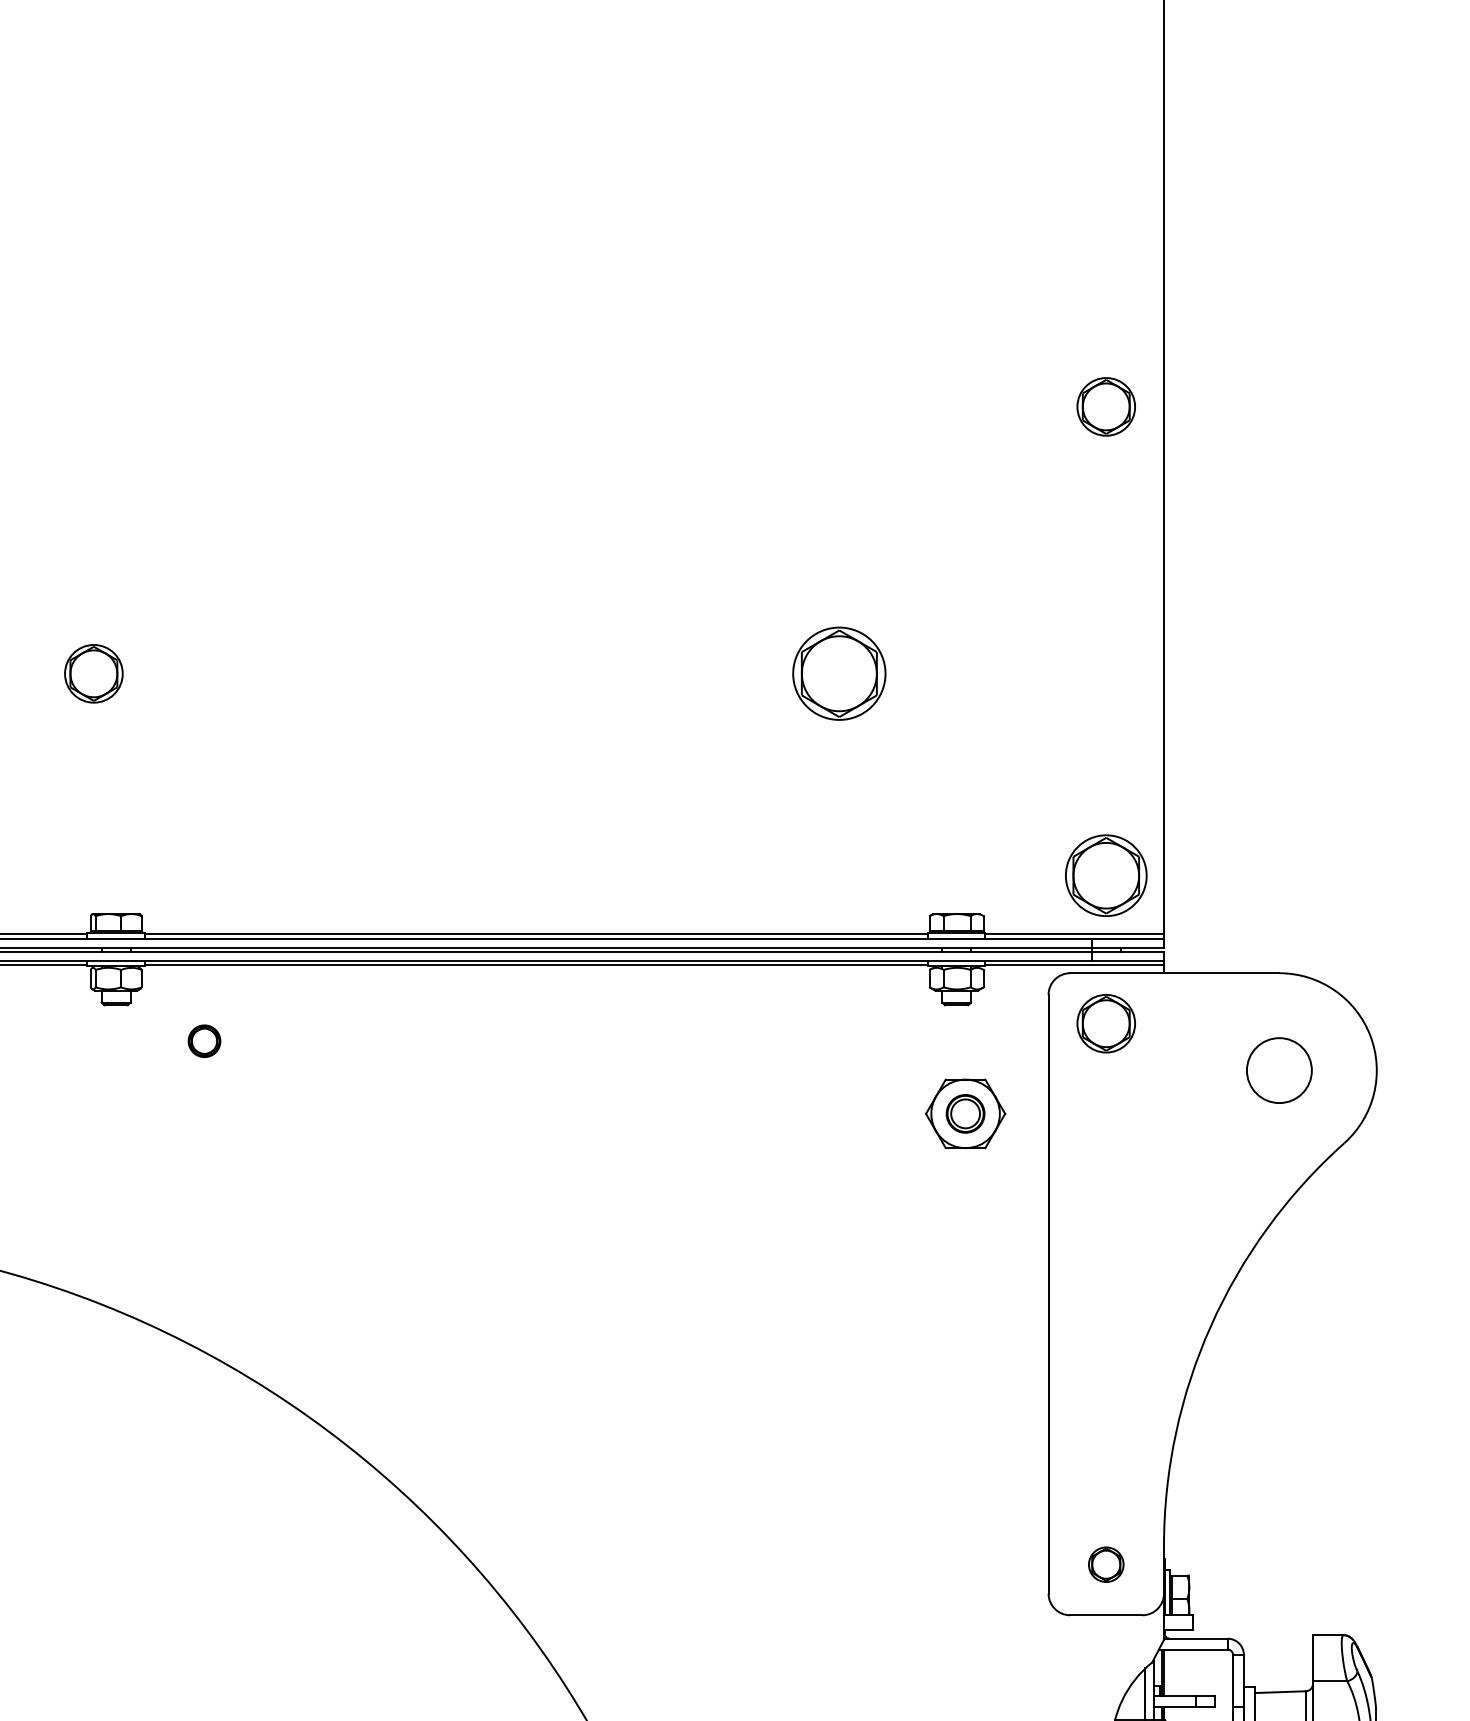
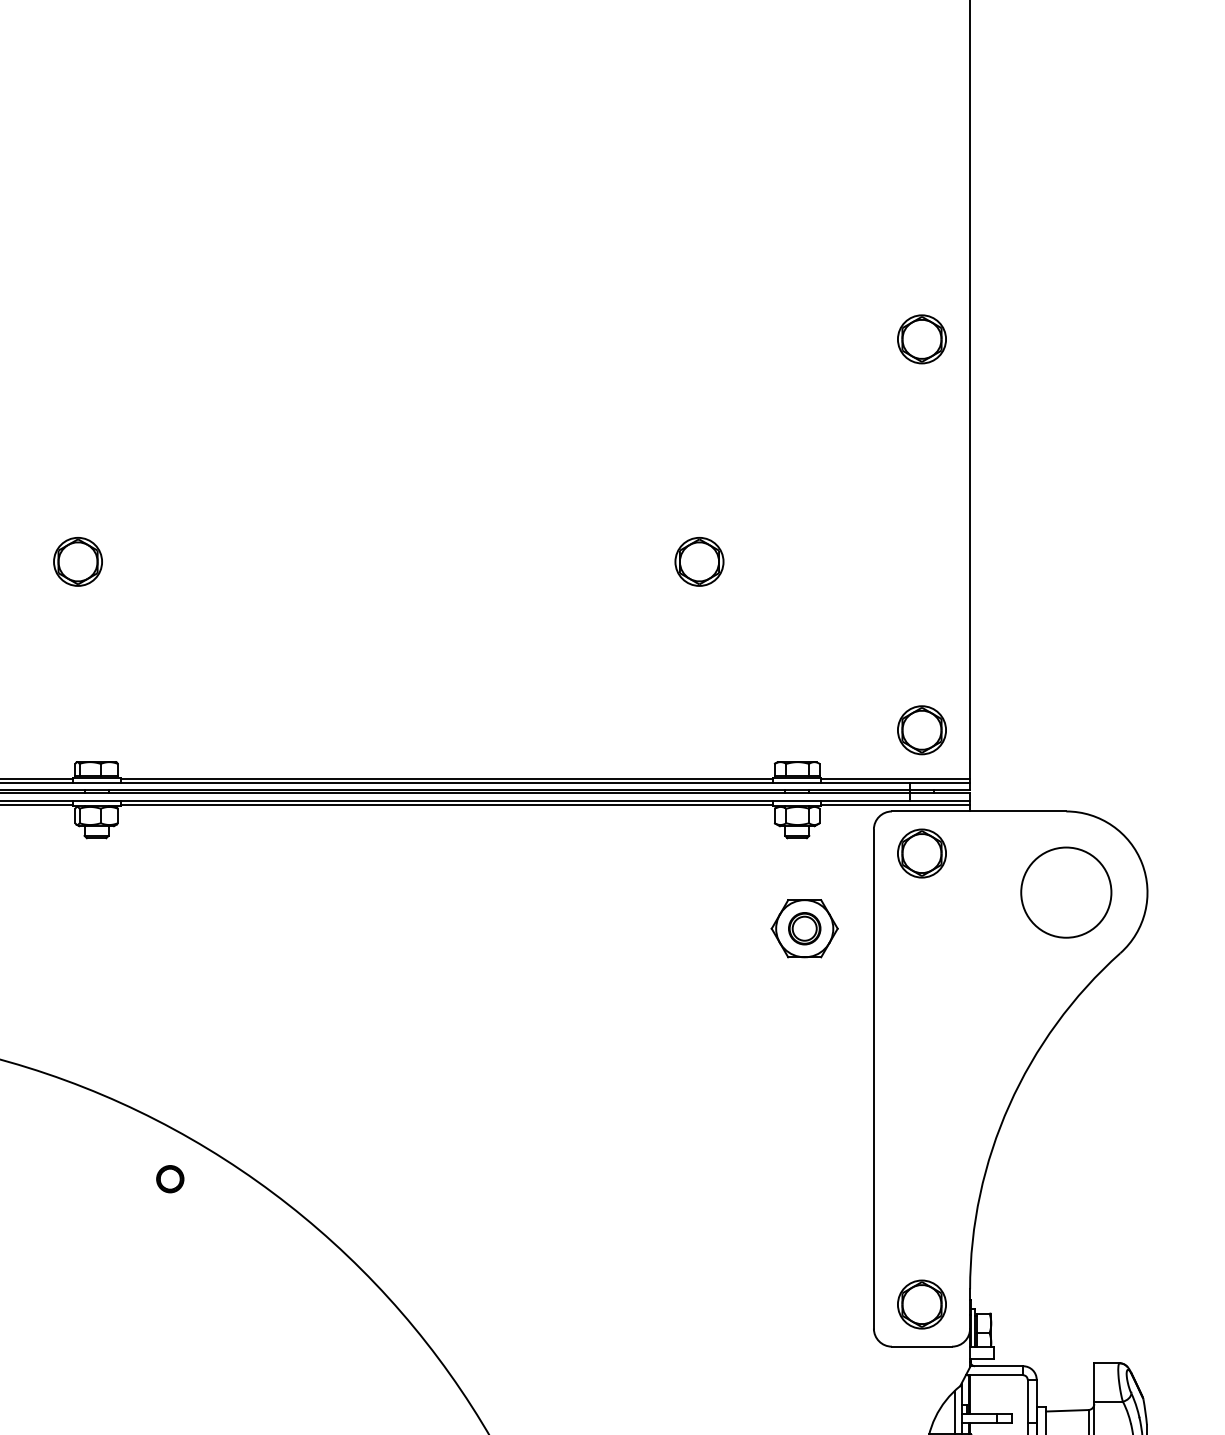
part: (839, 673) -> (699, 561), size x0.62
part: (1105, 876) -> (921, 730), size x0.71
part: (204, 1041) -> (170, 1179), moved
circle: (1279, 1070) -> (1066, 892), size x1.67
part: (1105, 1564) -> (921, 1304), size x1.67

